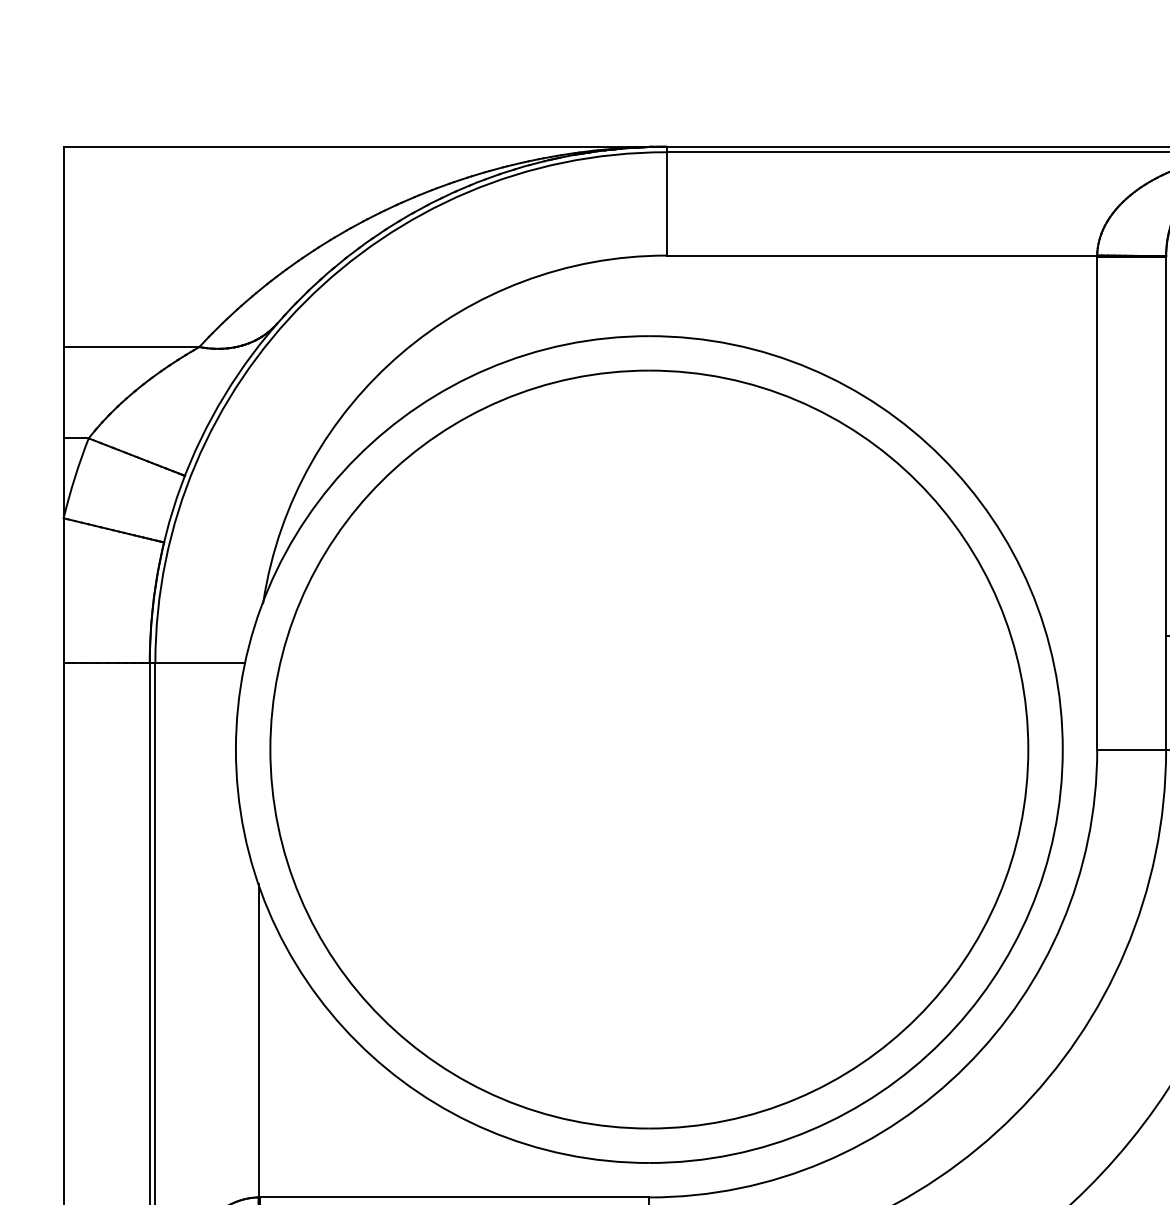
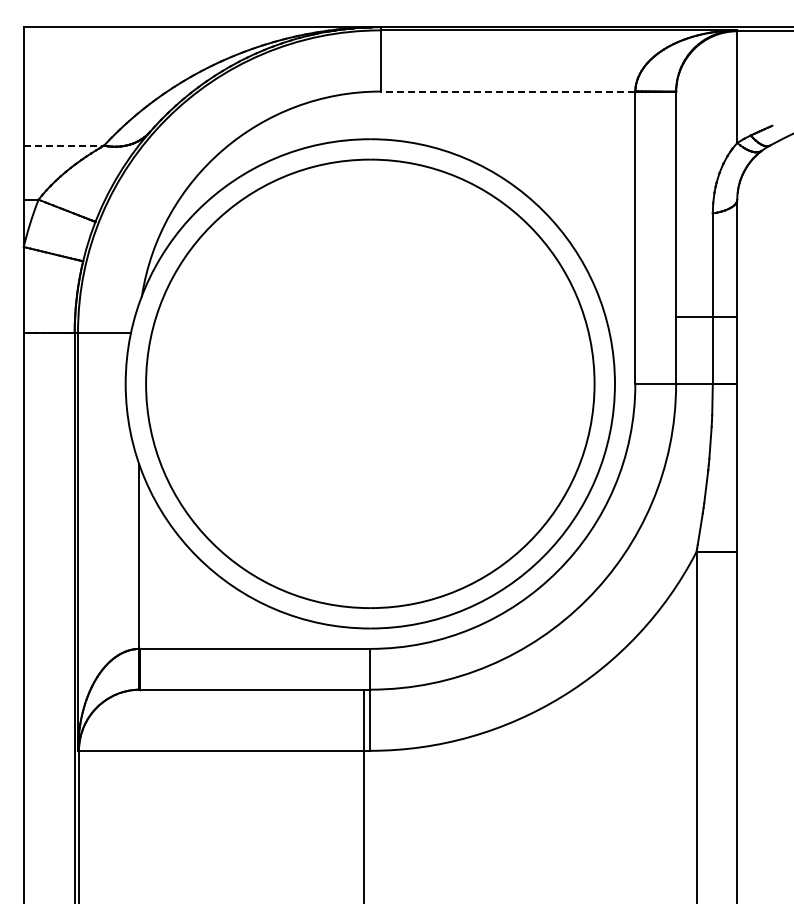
line: (881, 255) -> (507, 91), solid -> dashed
line: (132, 346) -> (64, 145), solid -> dashed

